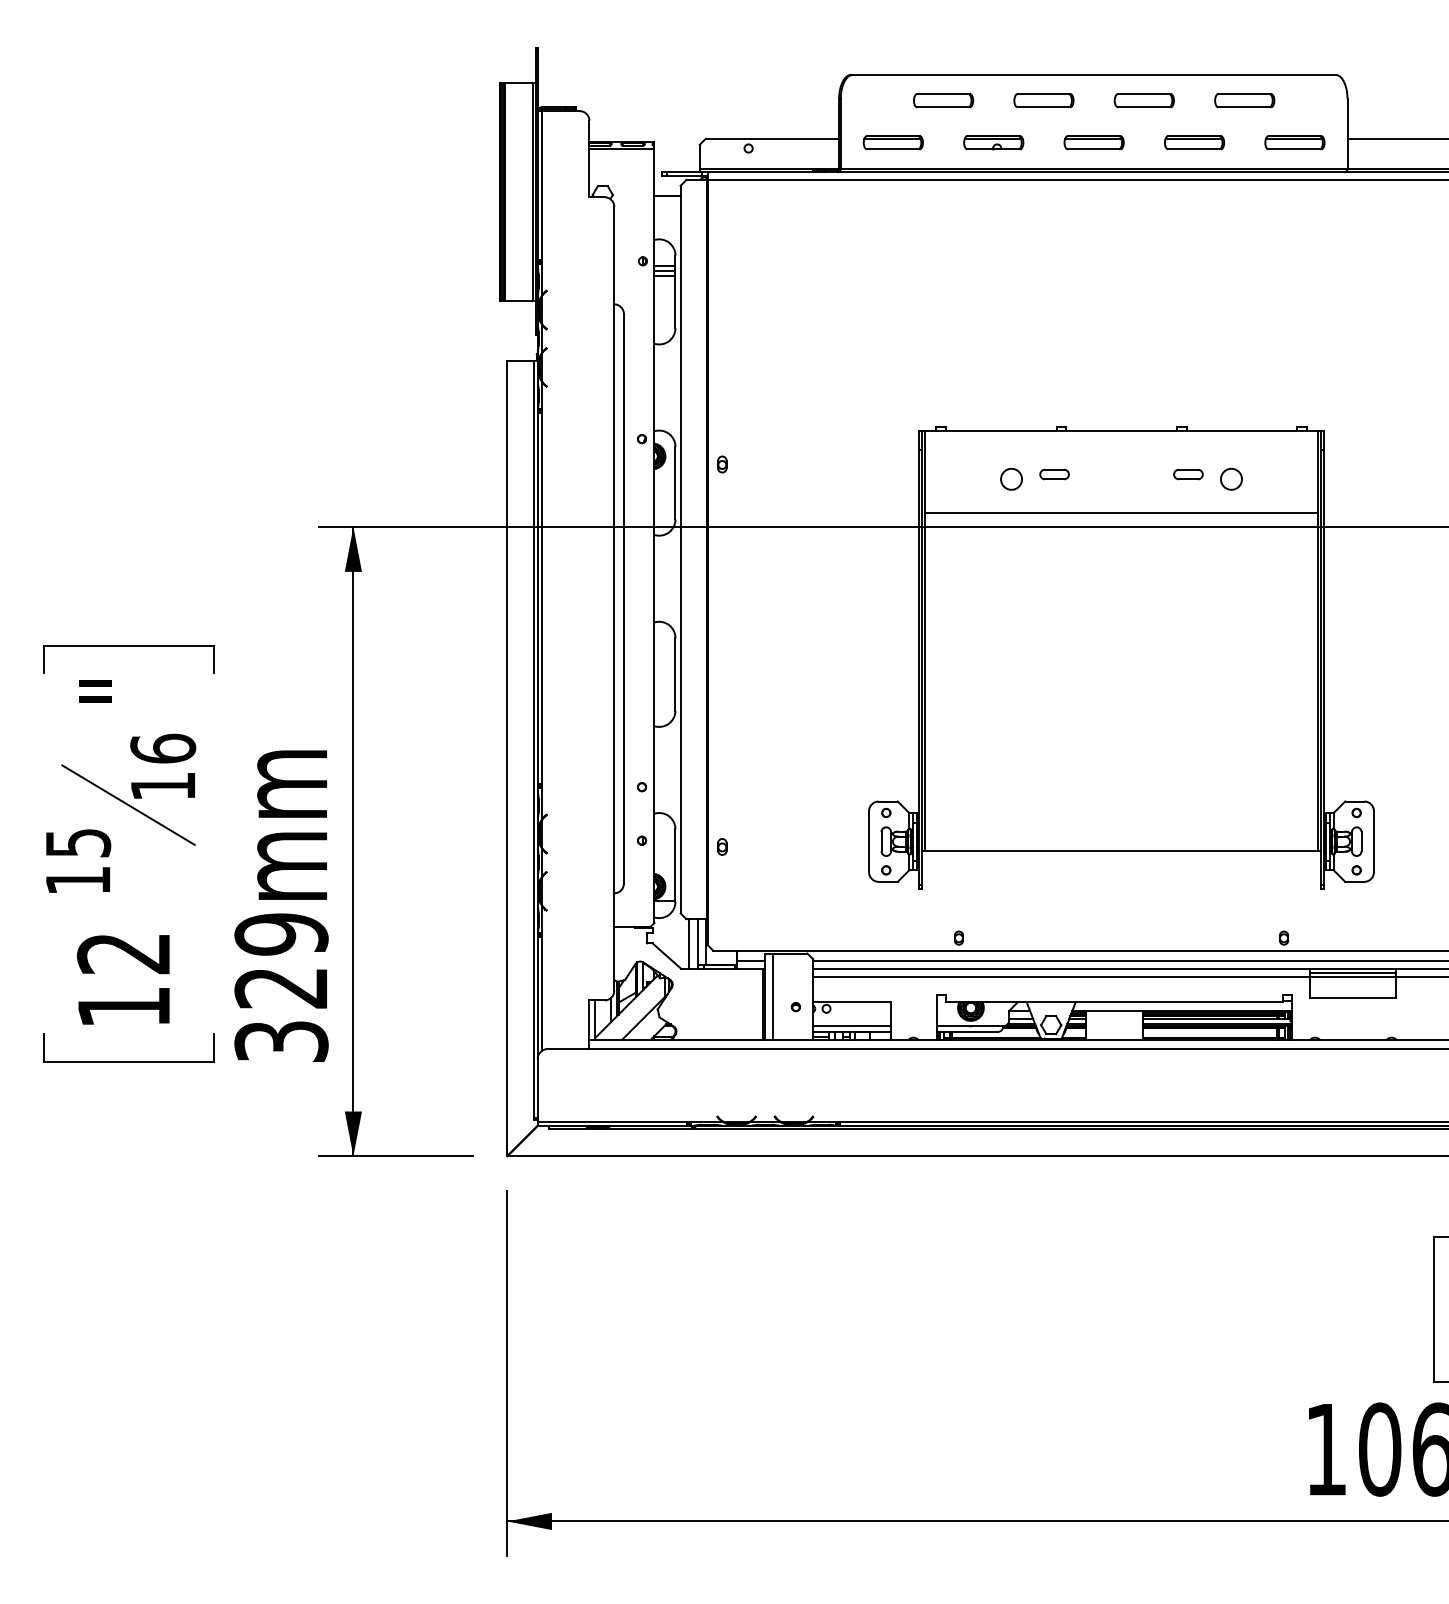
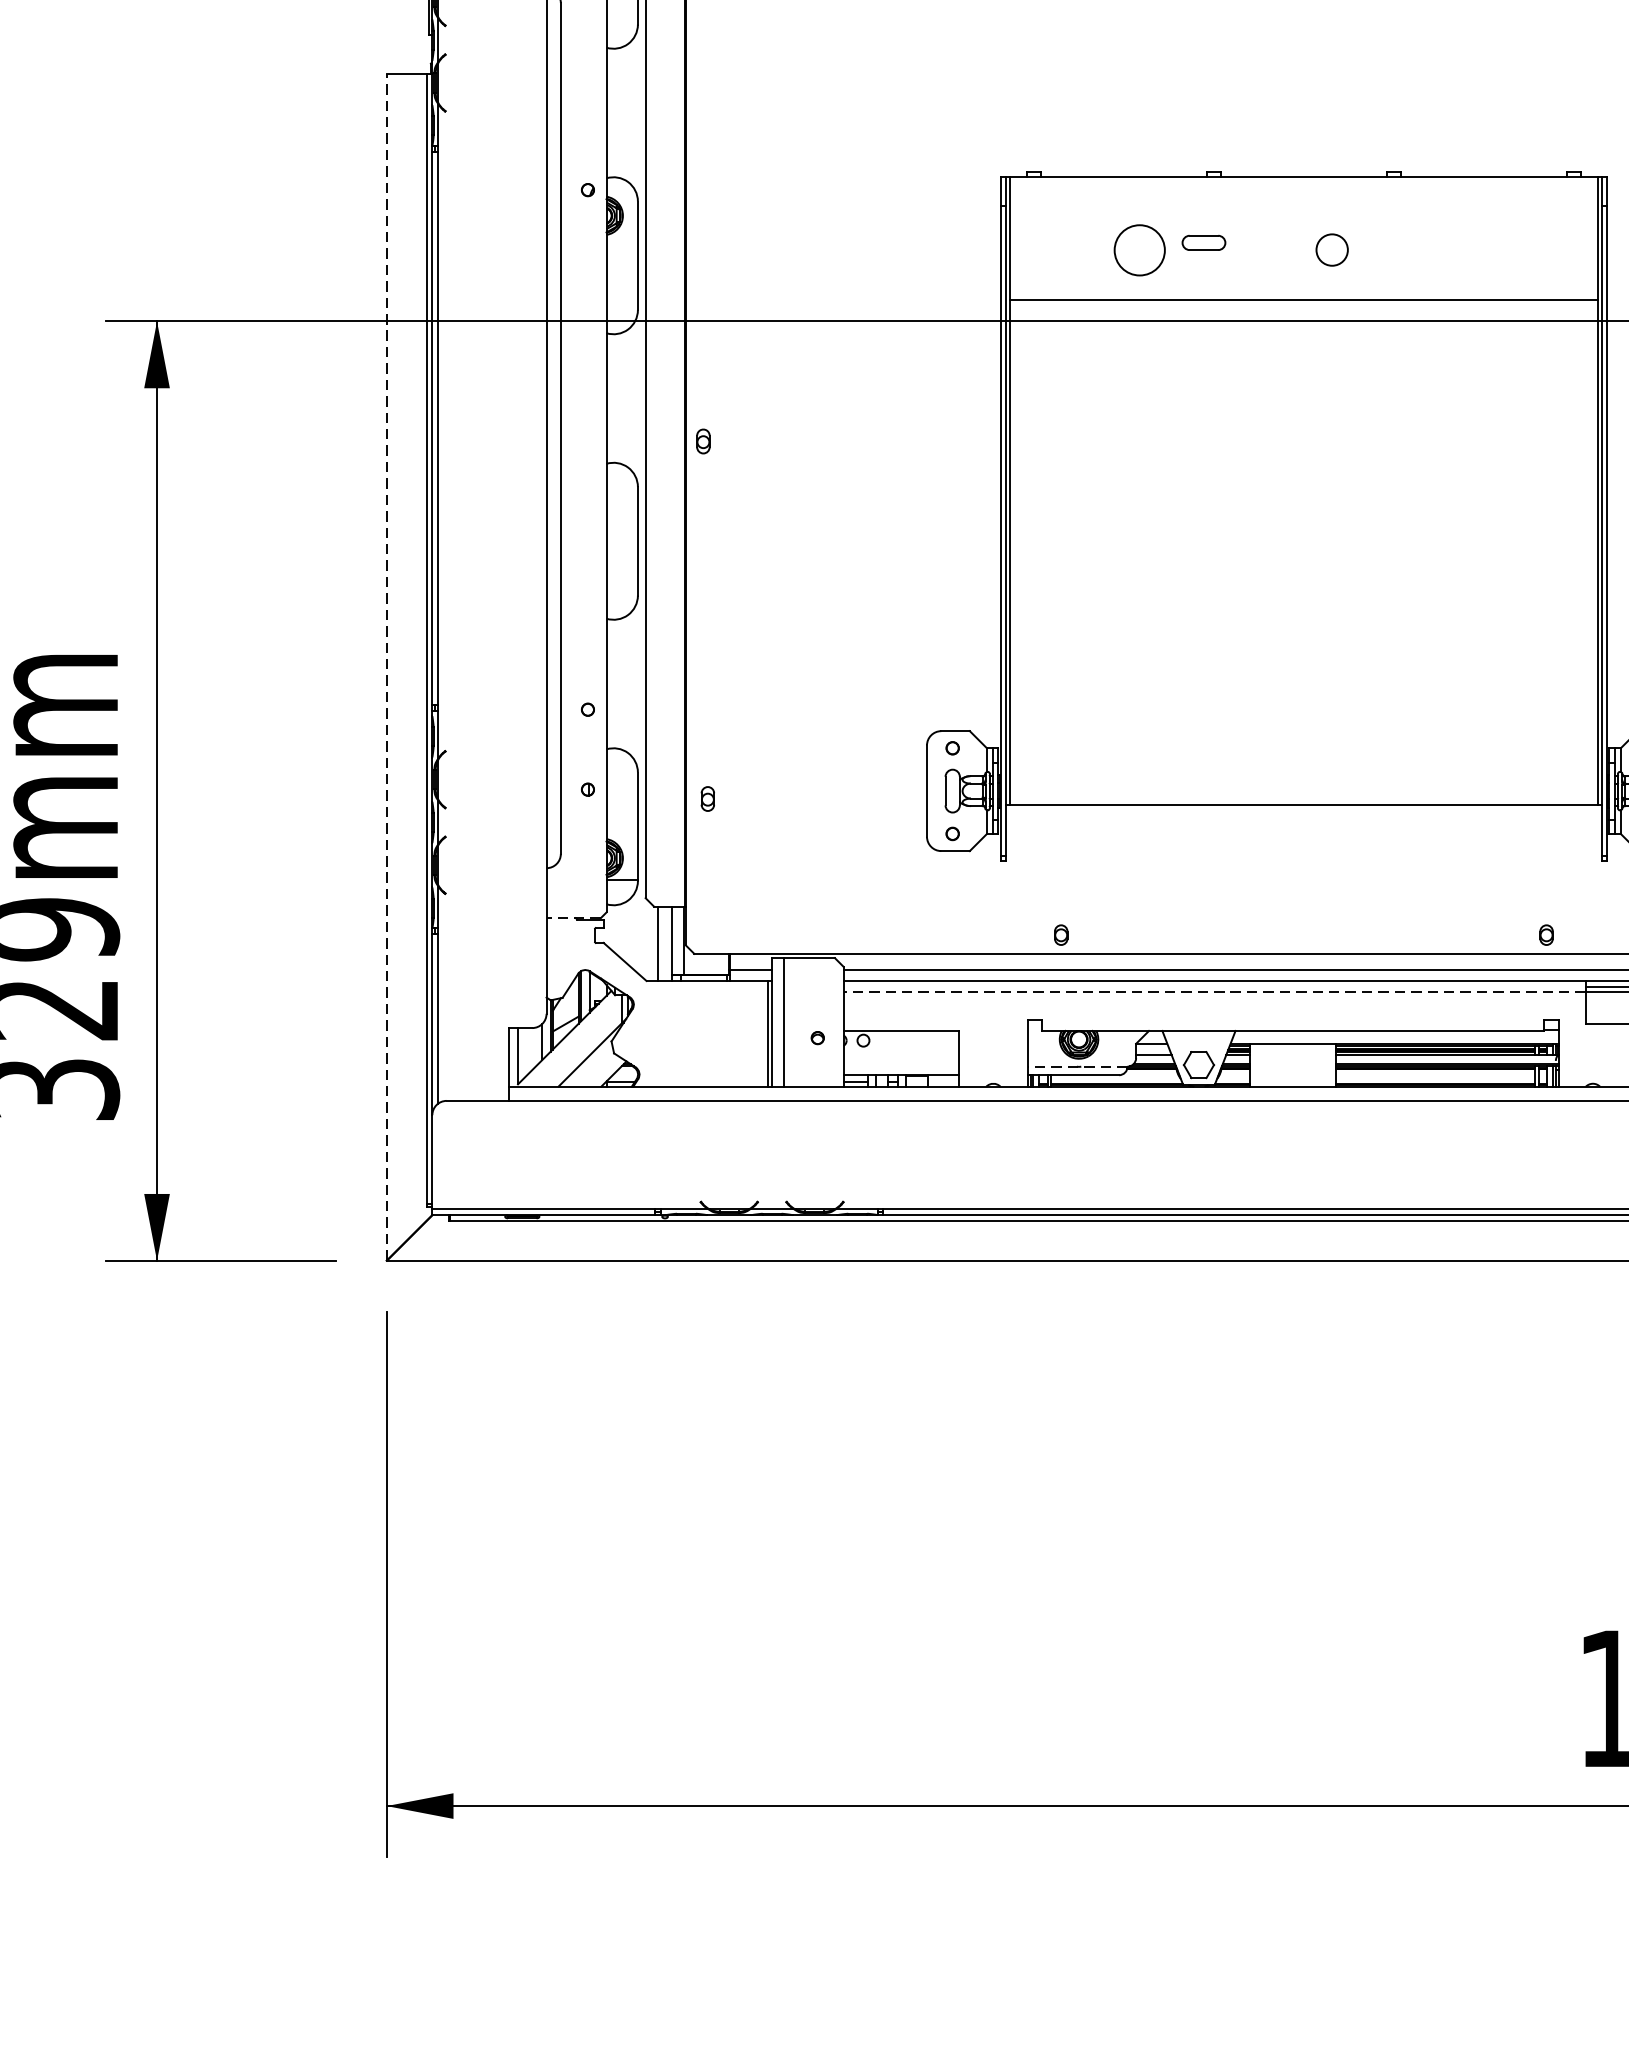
part: (722, 464) -> (703, 441), moved
part: (1188, 474) -> (1403, 242), removed
circle: (1011, 478) -> (1139, 248), size x1.6
circle: (1231, 478) -> (1332, 248), moved
line: (507, 758) -> (387, 666), solid -> dashed
line: (631, 926) -> (572, 917), solid -> dashed
line: (1061, 976) -> (1214, 992), solid -> dashed
line: (851, 1026) -> (900, 1067), removed
line: (969, 1026) -> (1076, 1067), solid -> dashed

